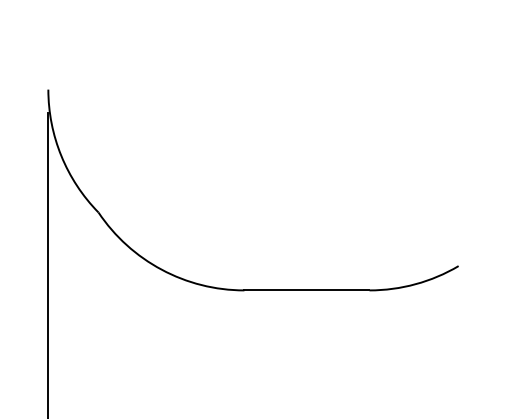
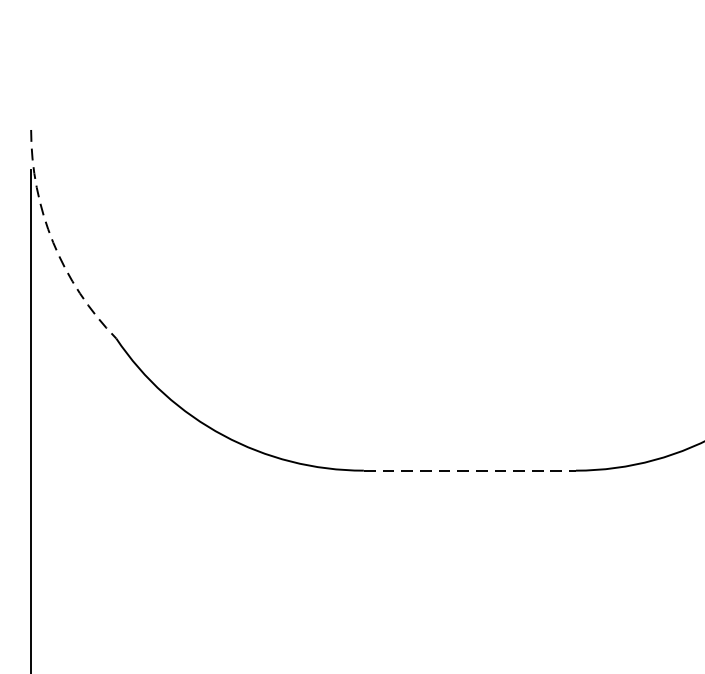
arc: (61, 156) -> (53, 243), solid -> dashed
line: (306, 290) -> (469, 470), solid -> dashed

